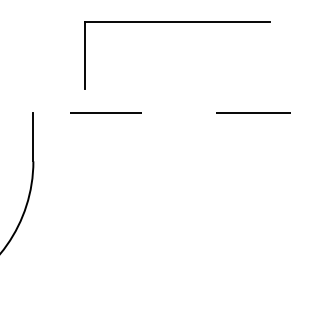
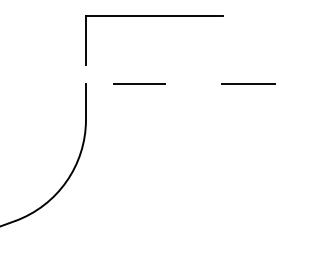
part: (177, 22) -> (154, 16), moved

